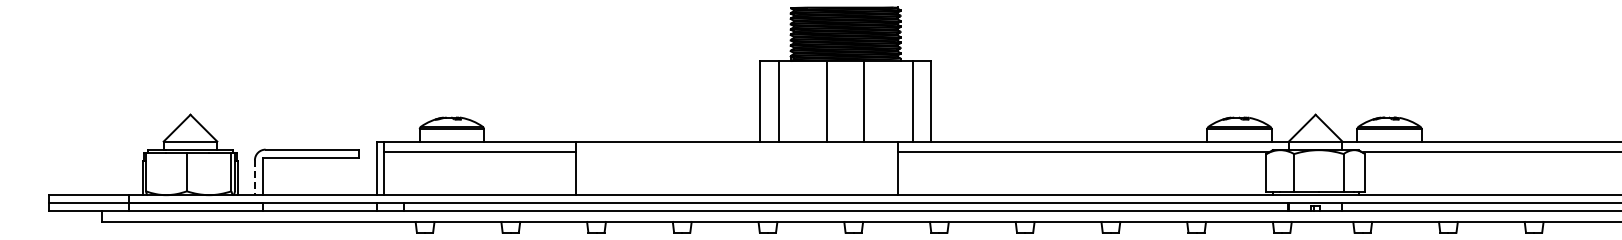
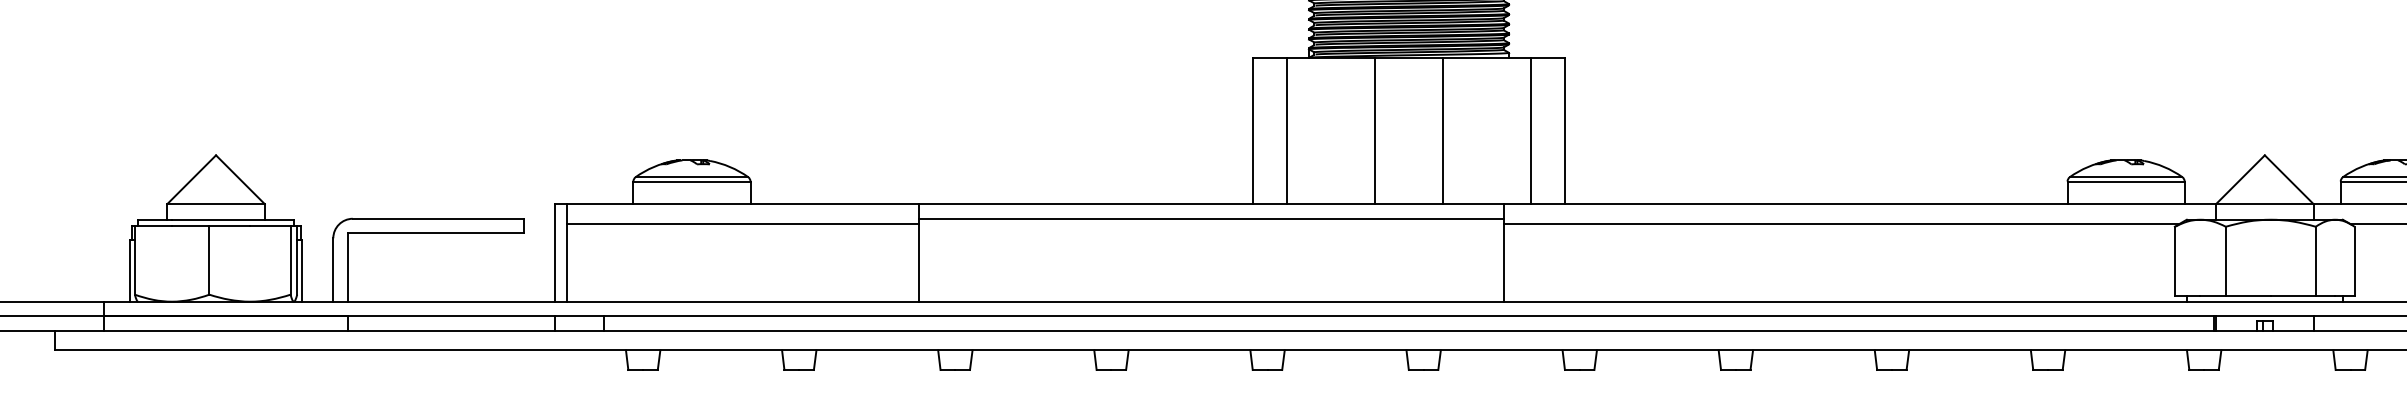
line: (736, 149) -> (1210, 218), added
line: (254, 178) -> (332, 271), dashed -> solid

